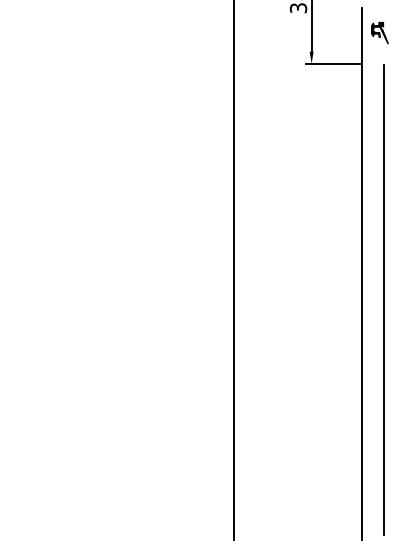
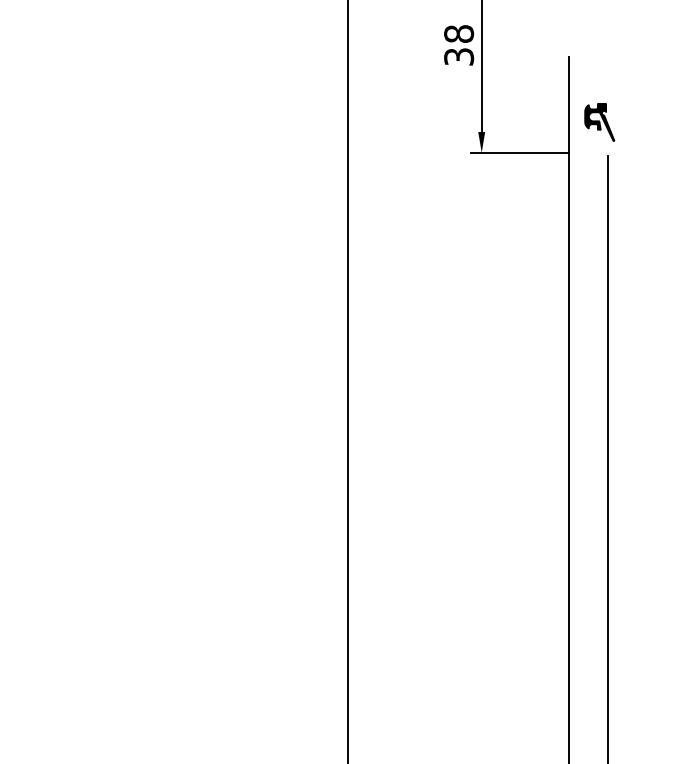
part: (379, 32) -> (599, 121), moved

